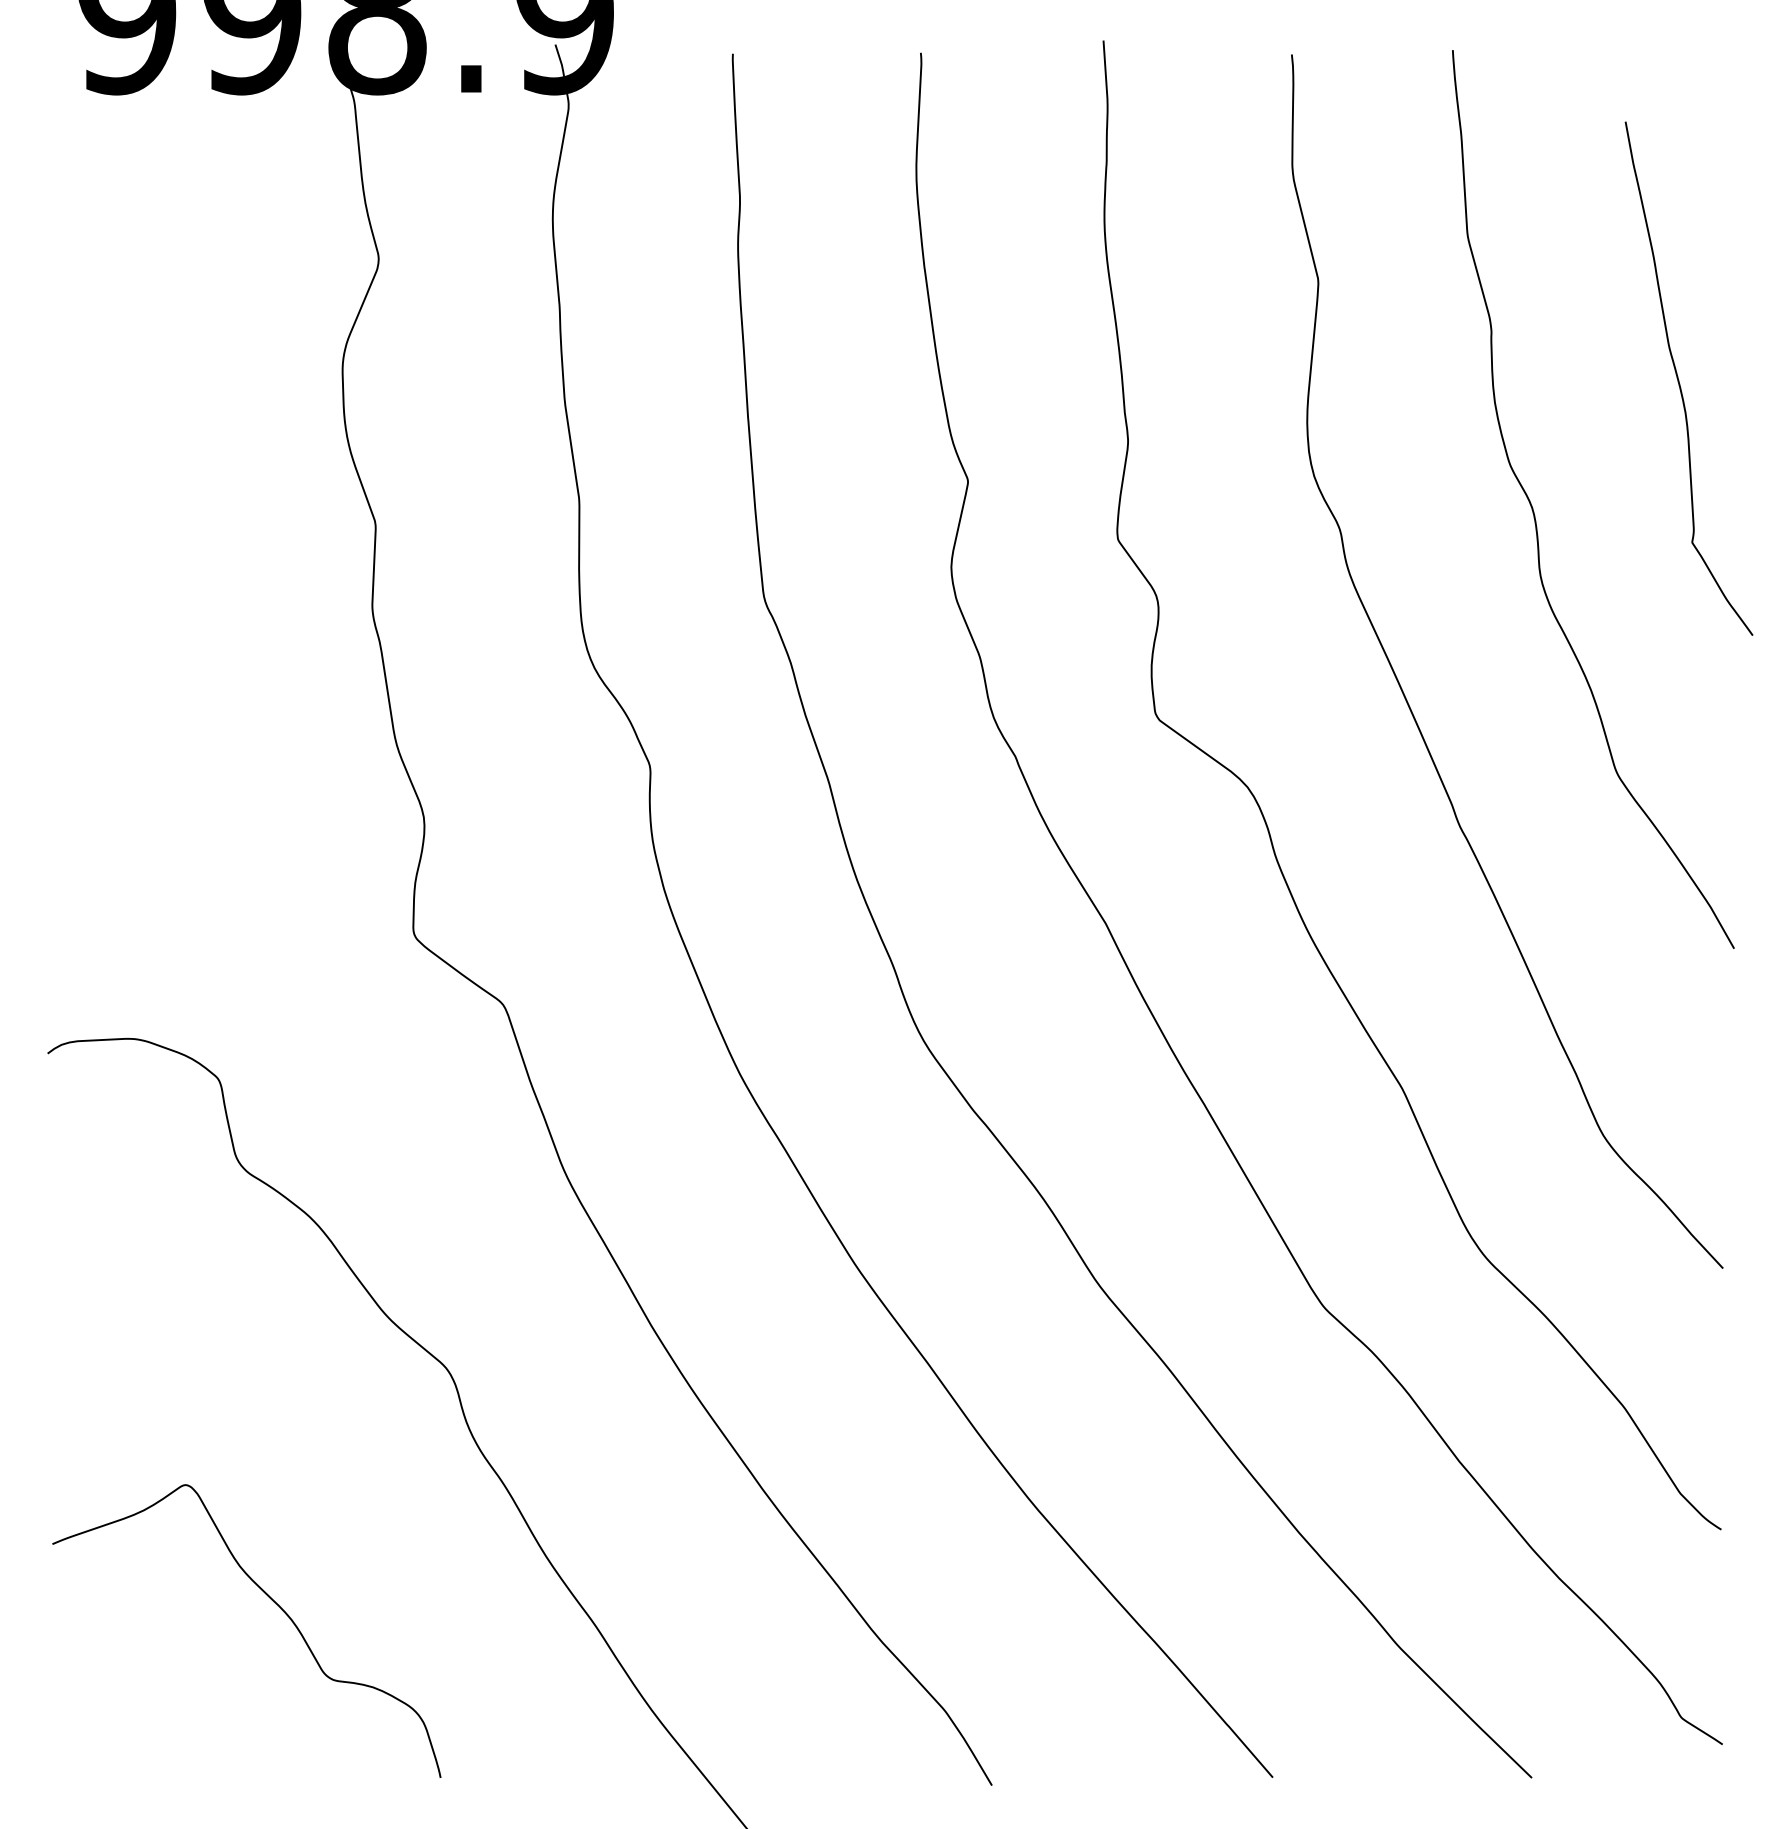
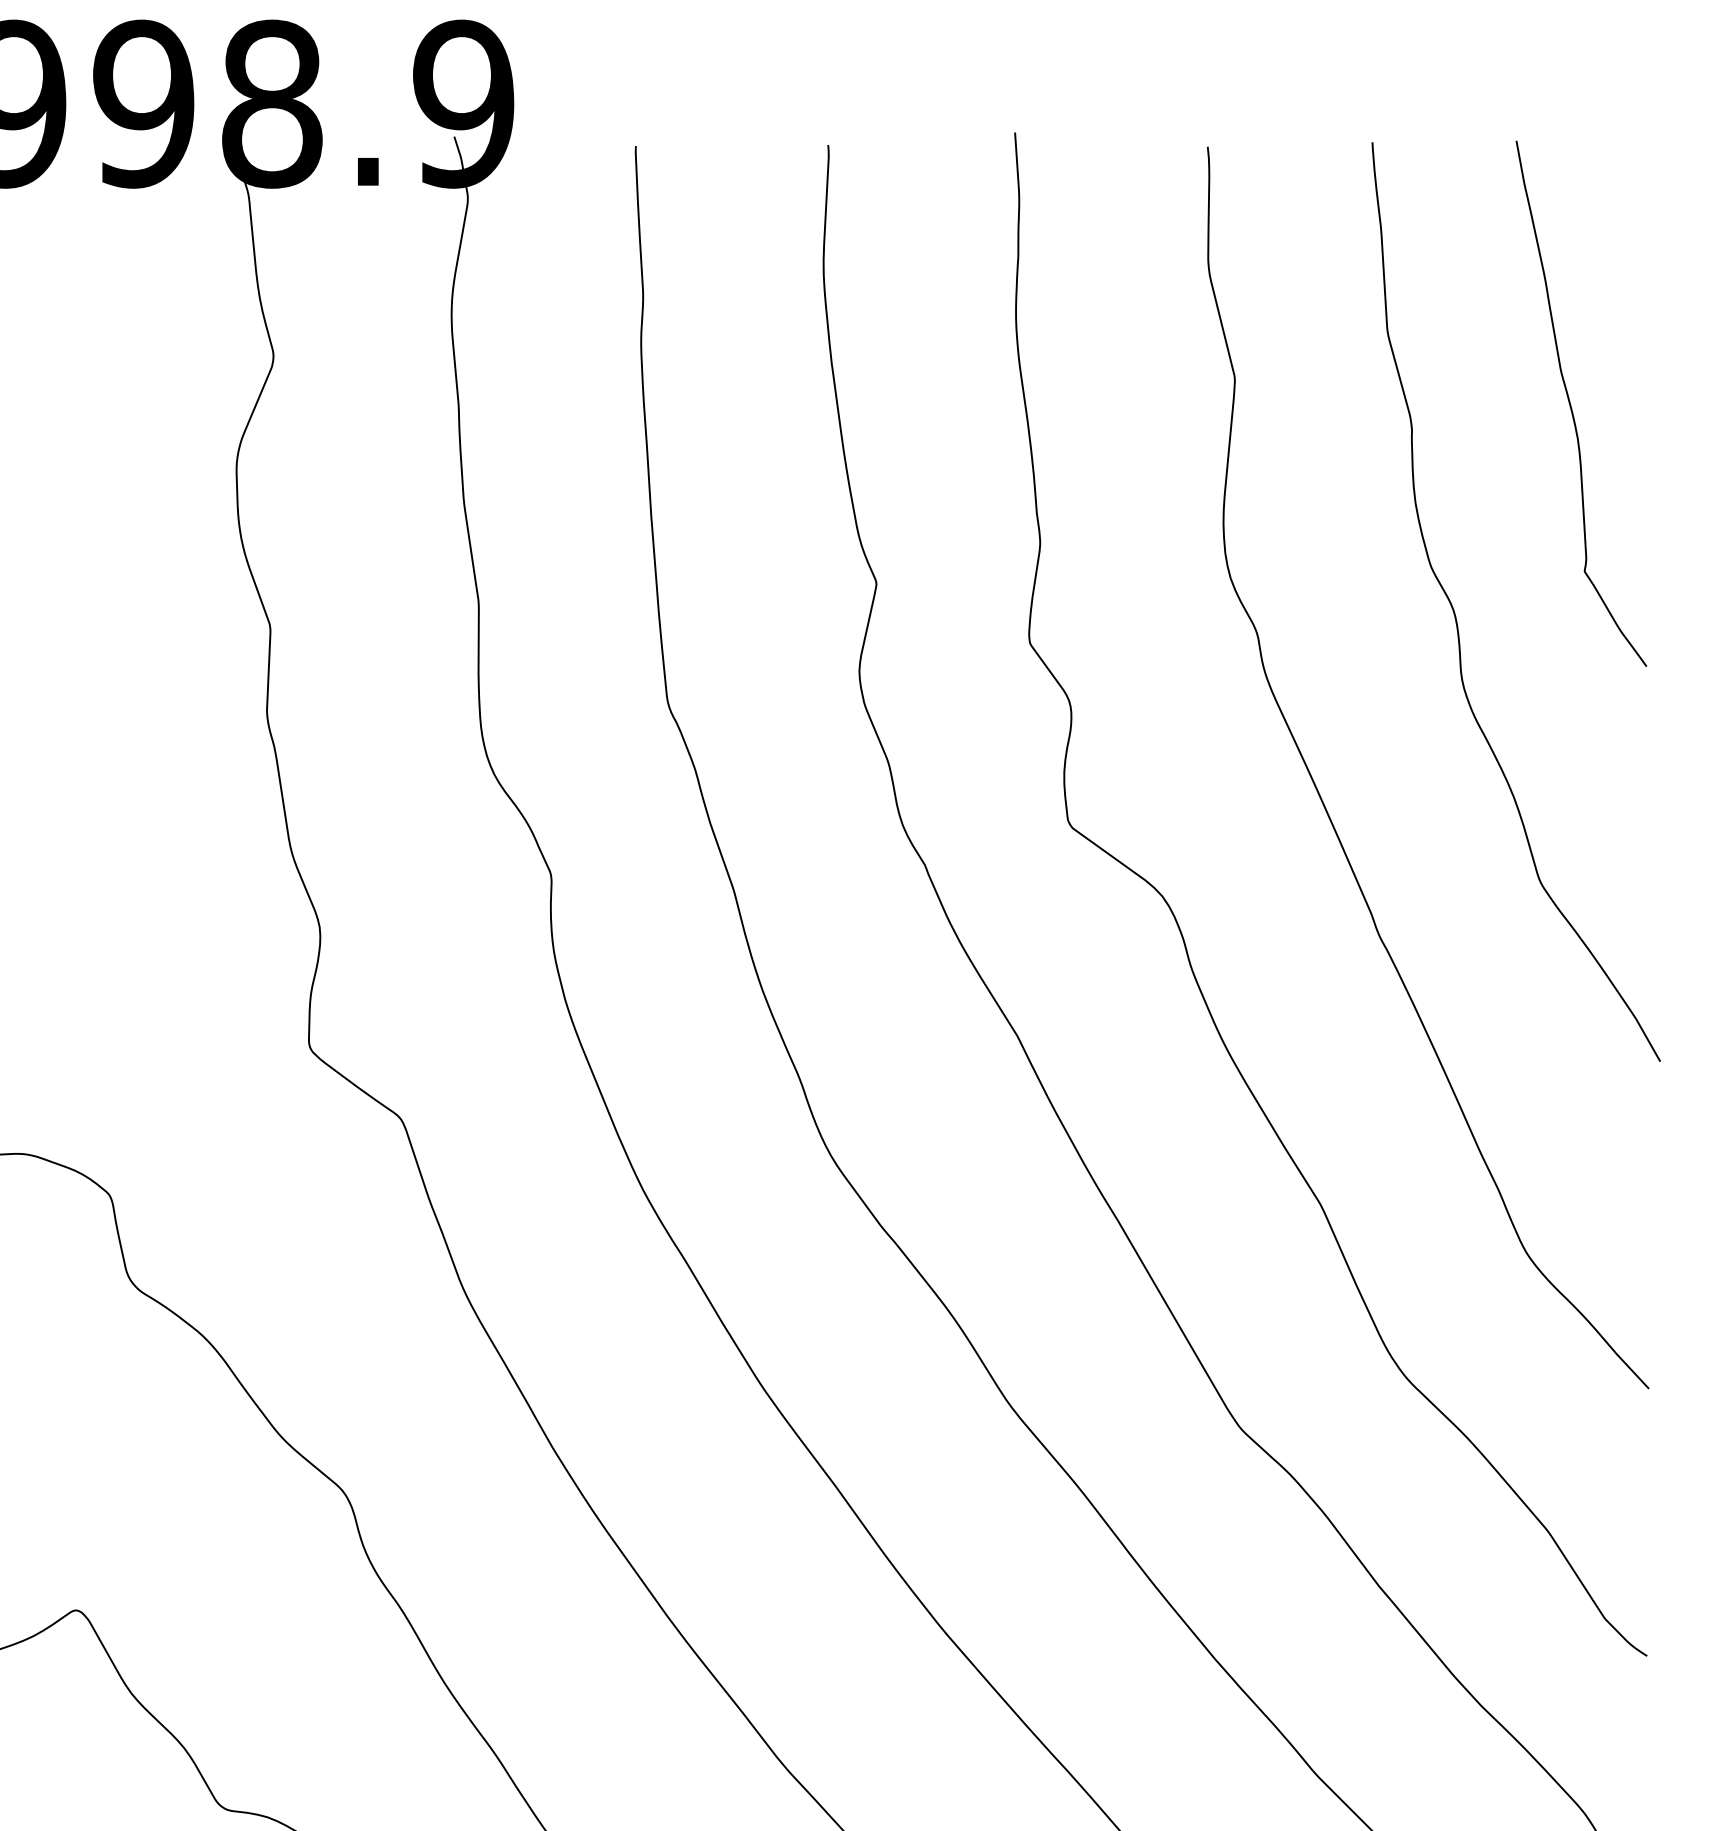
curve: (1679, 380) -> (1571, 405), moved

